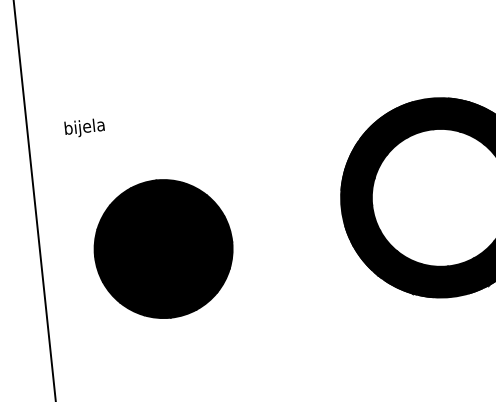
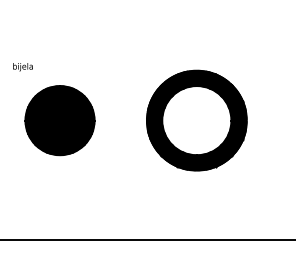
part: (162, 248) -> (59, 120), moved

